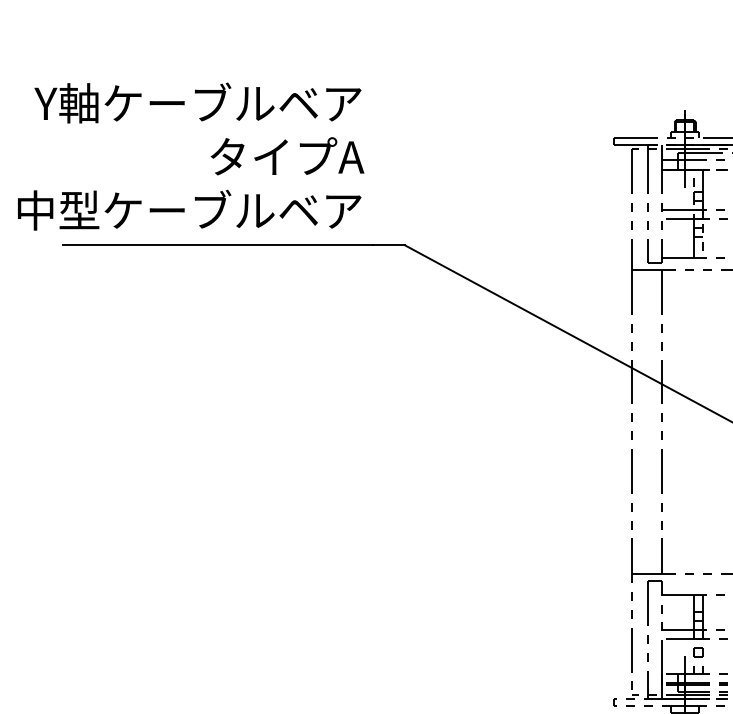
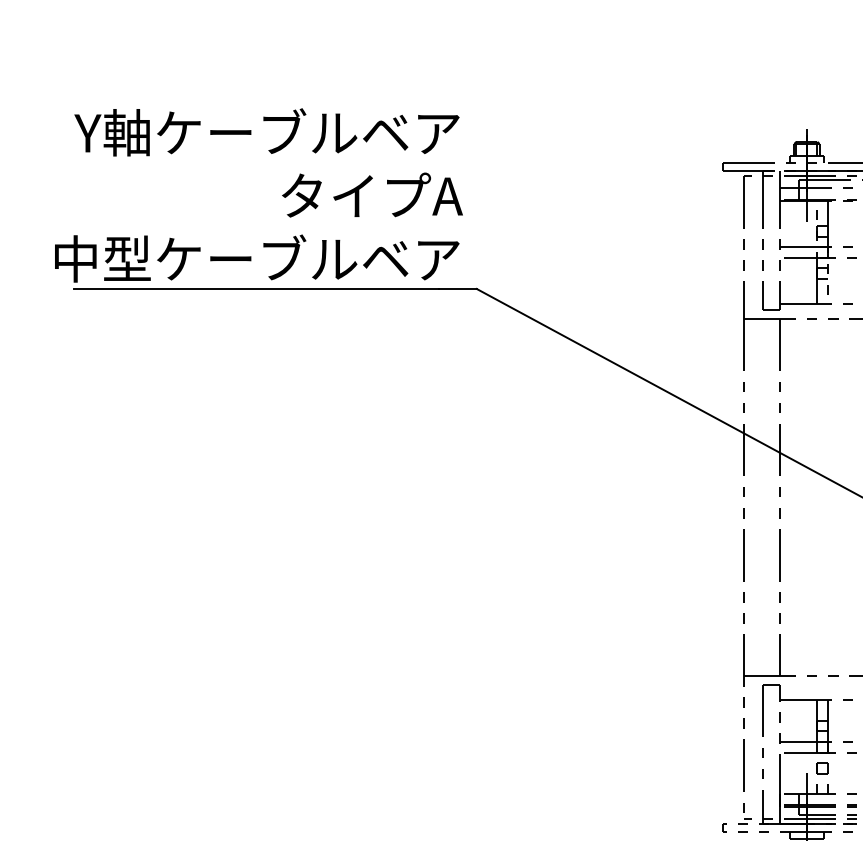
text: (190, 156) -> (258, 195), moved

